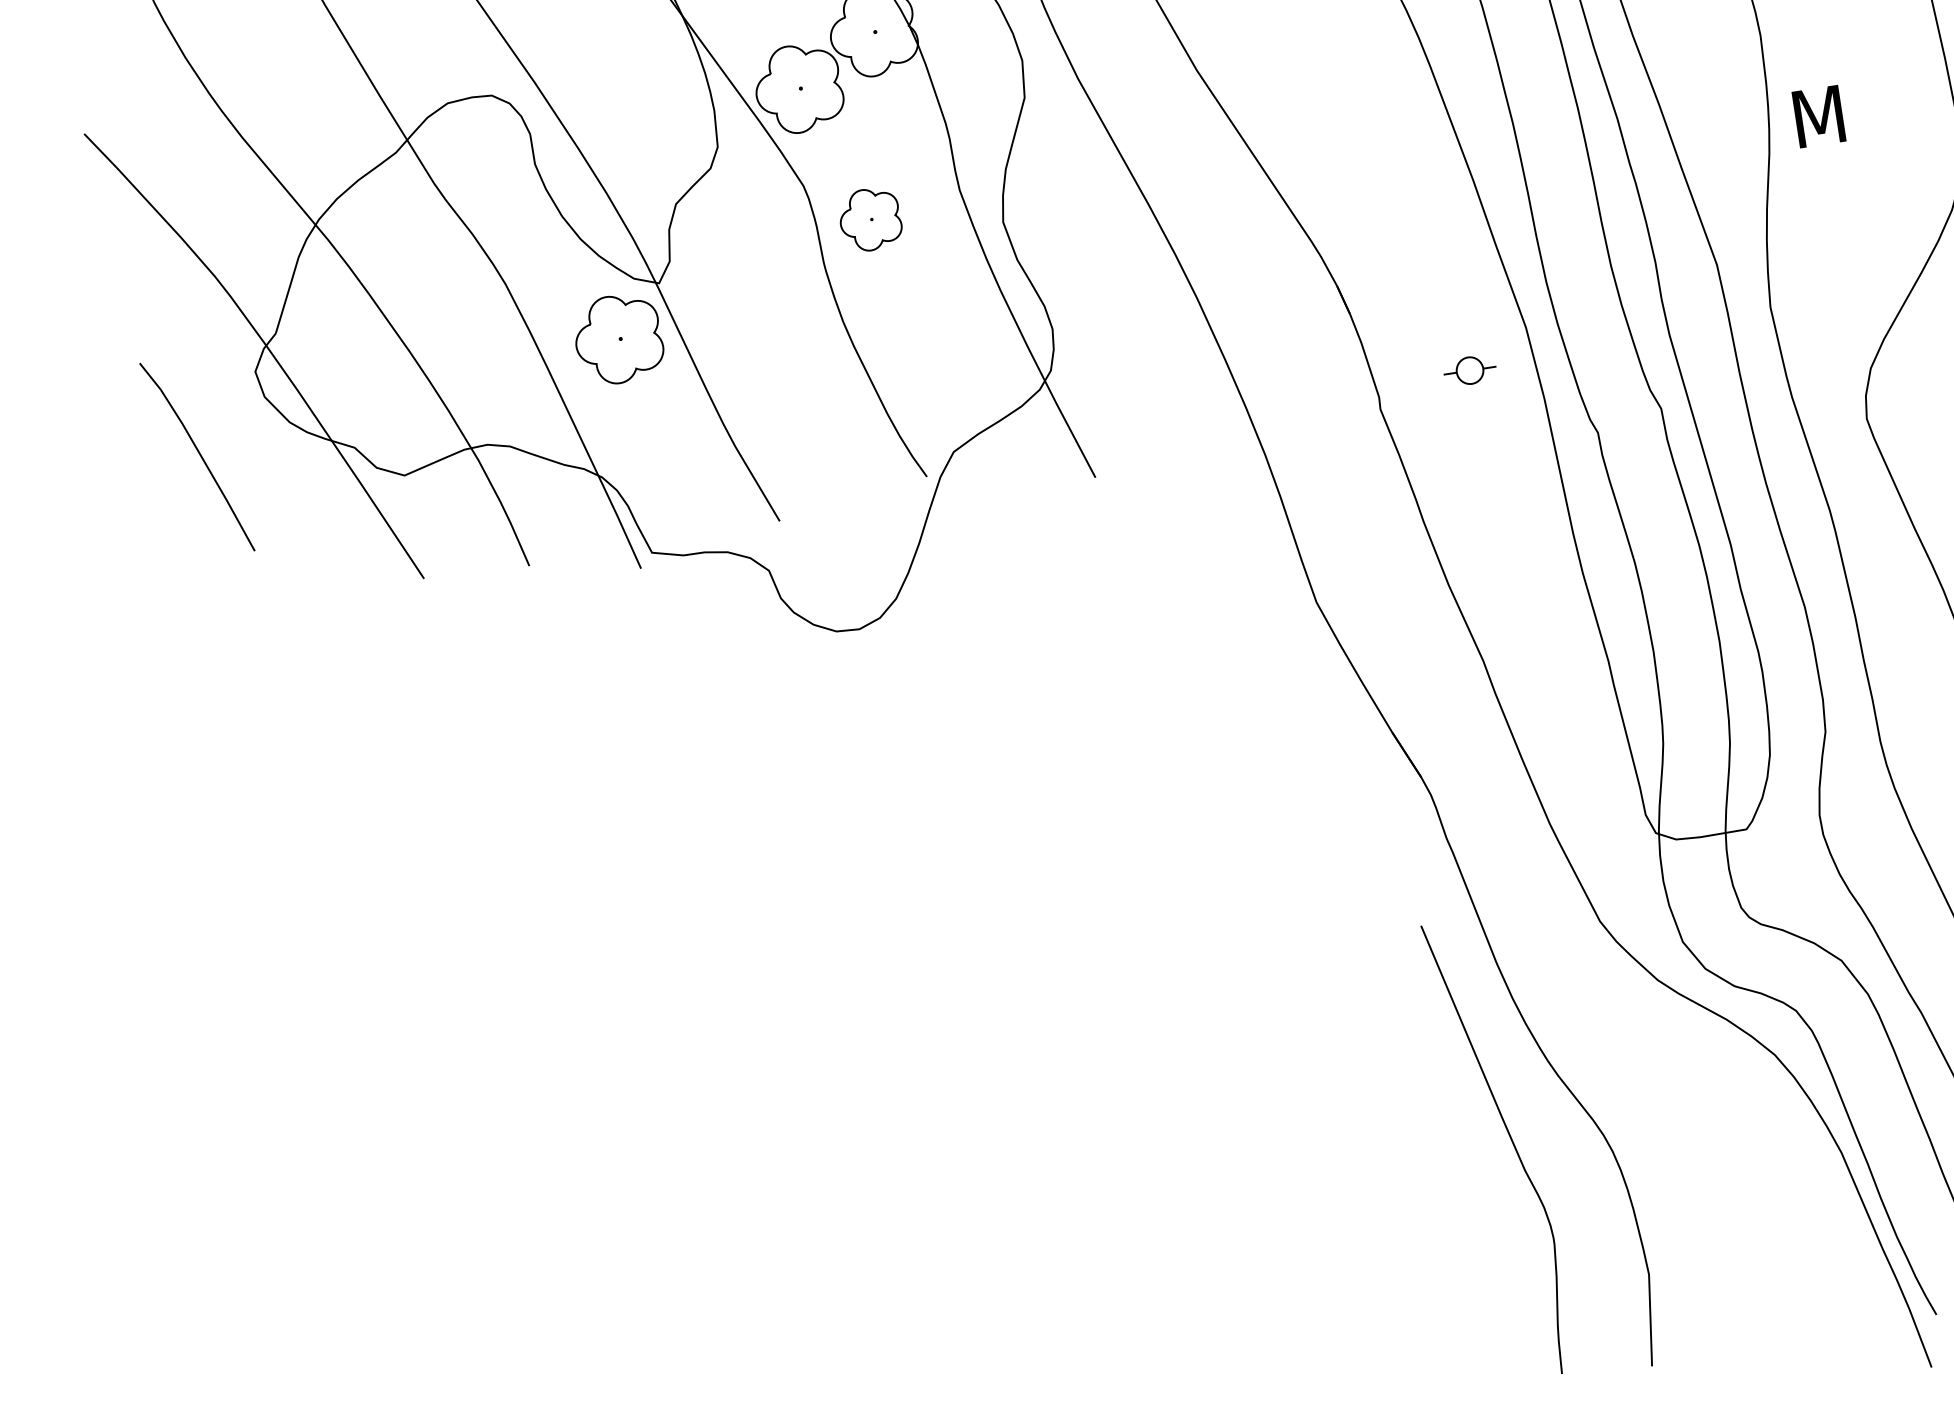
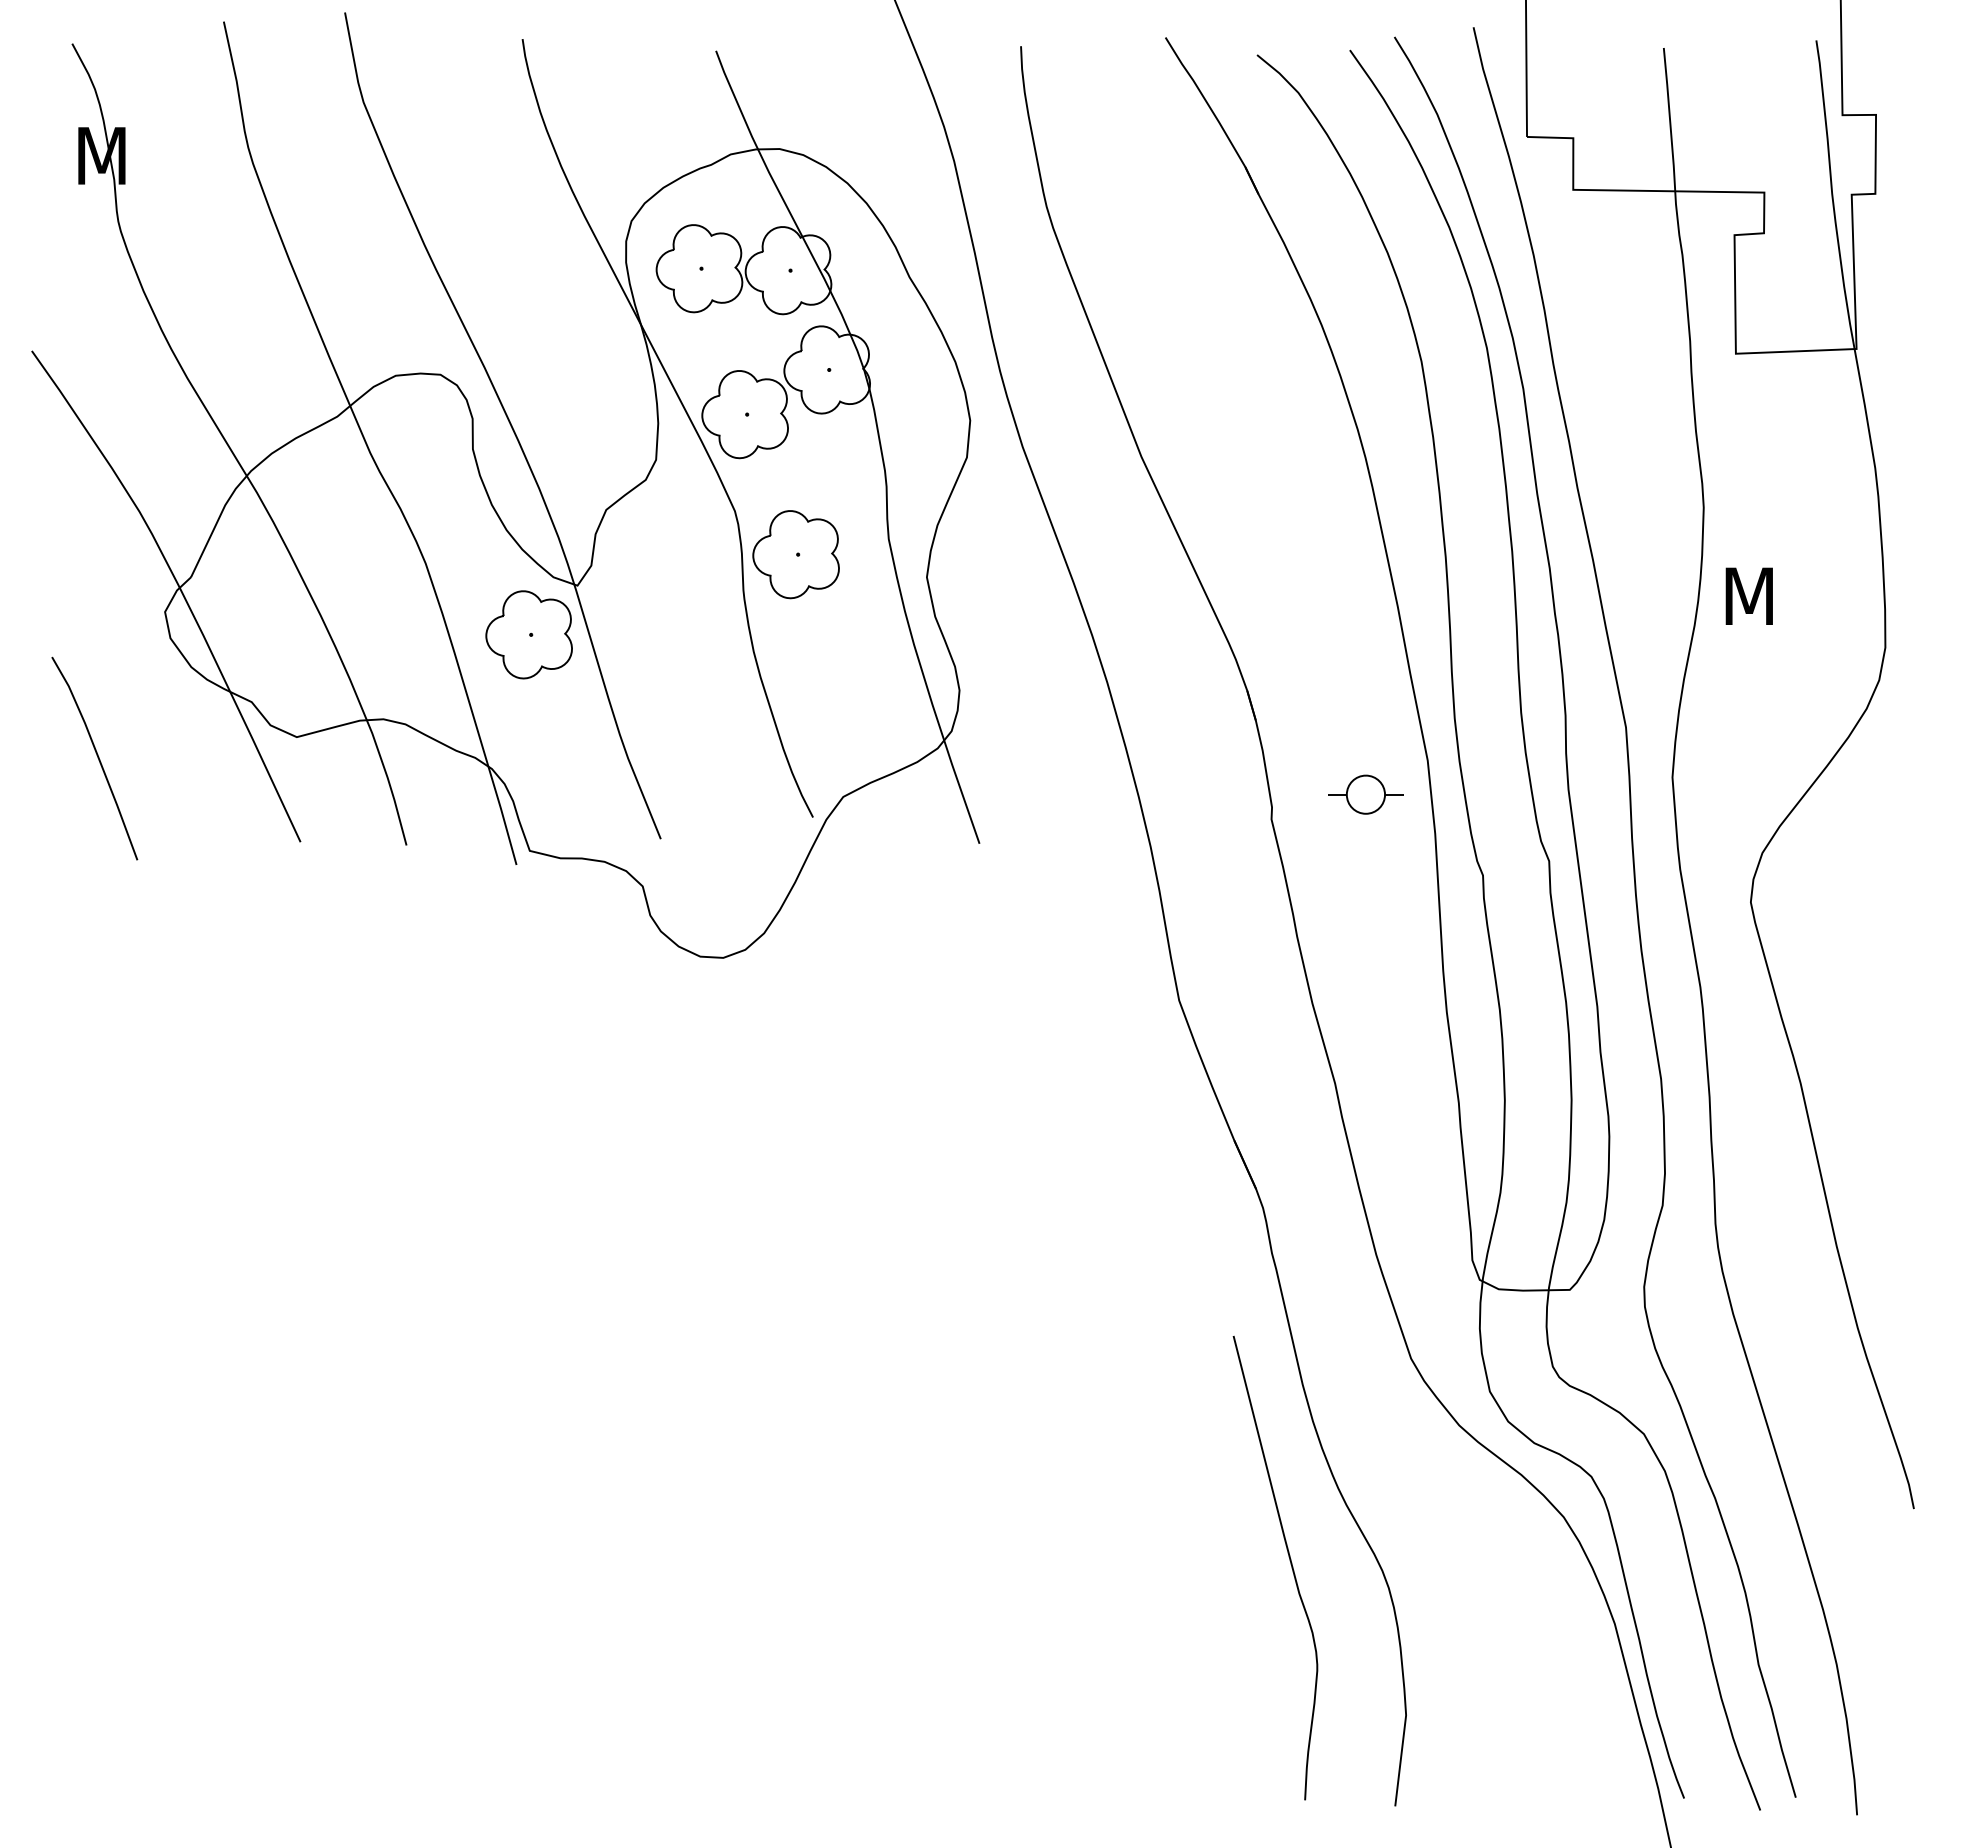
part: (869, 219) -> (795, 554), size x1.43
part: (1469, 370) -> (1365, 794), size x1.43
line: (199, 456) -> (97, 758), moved

